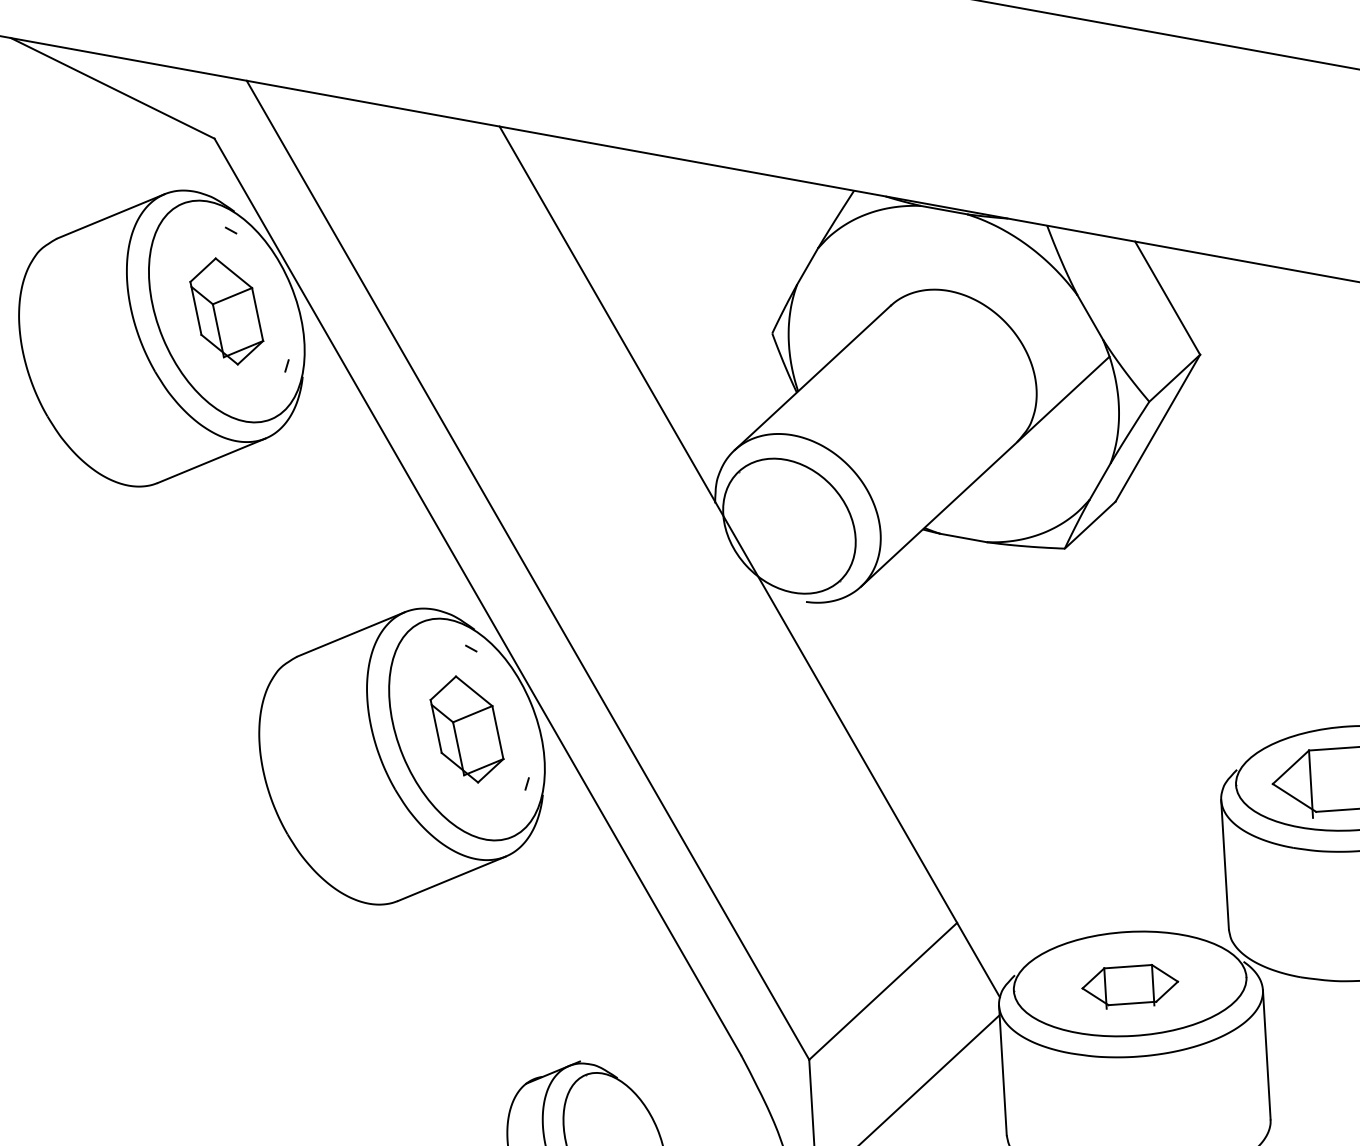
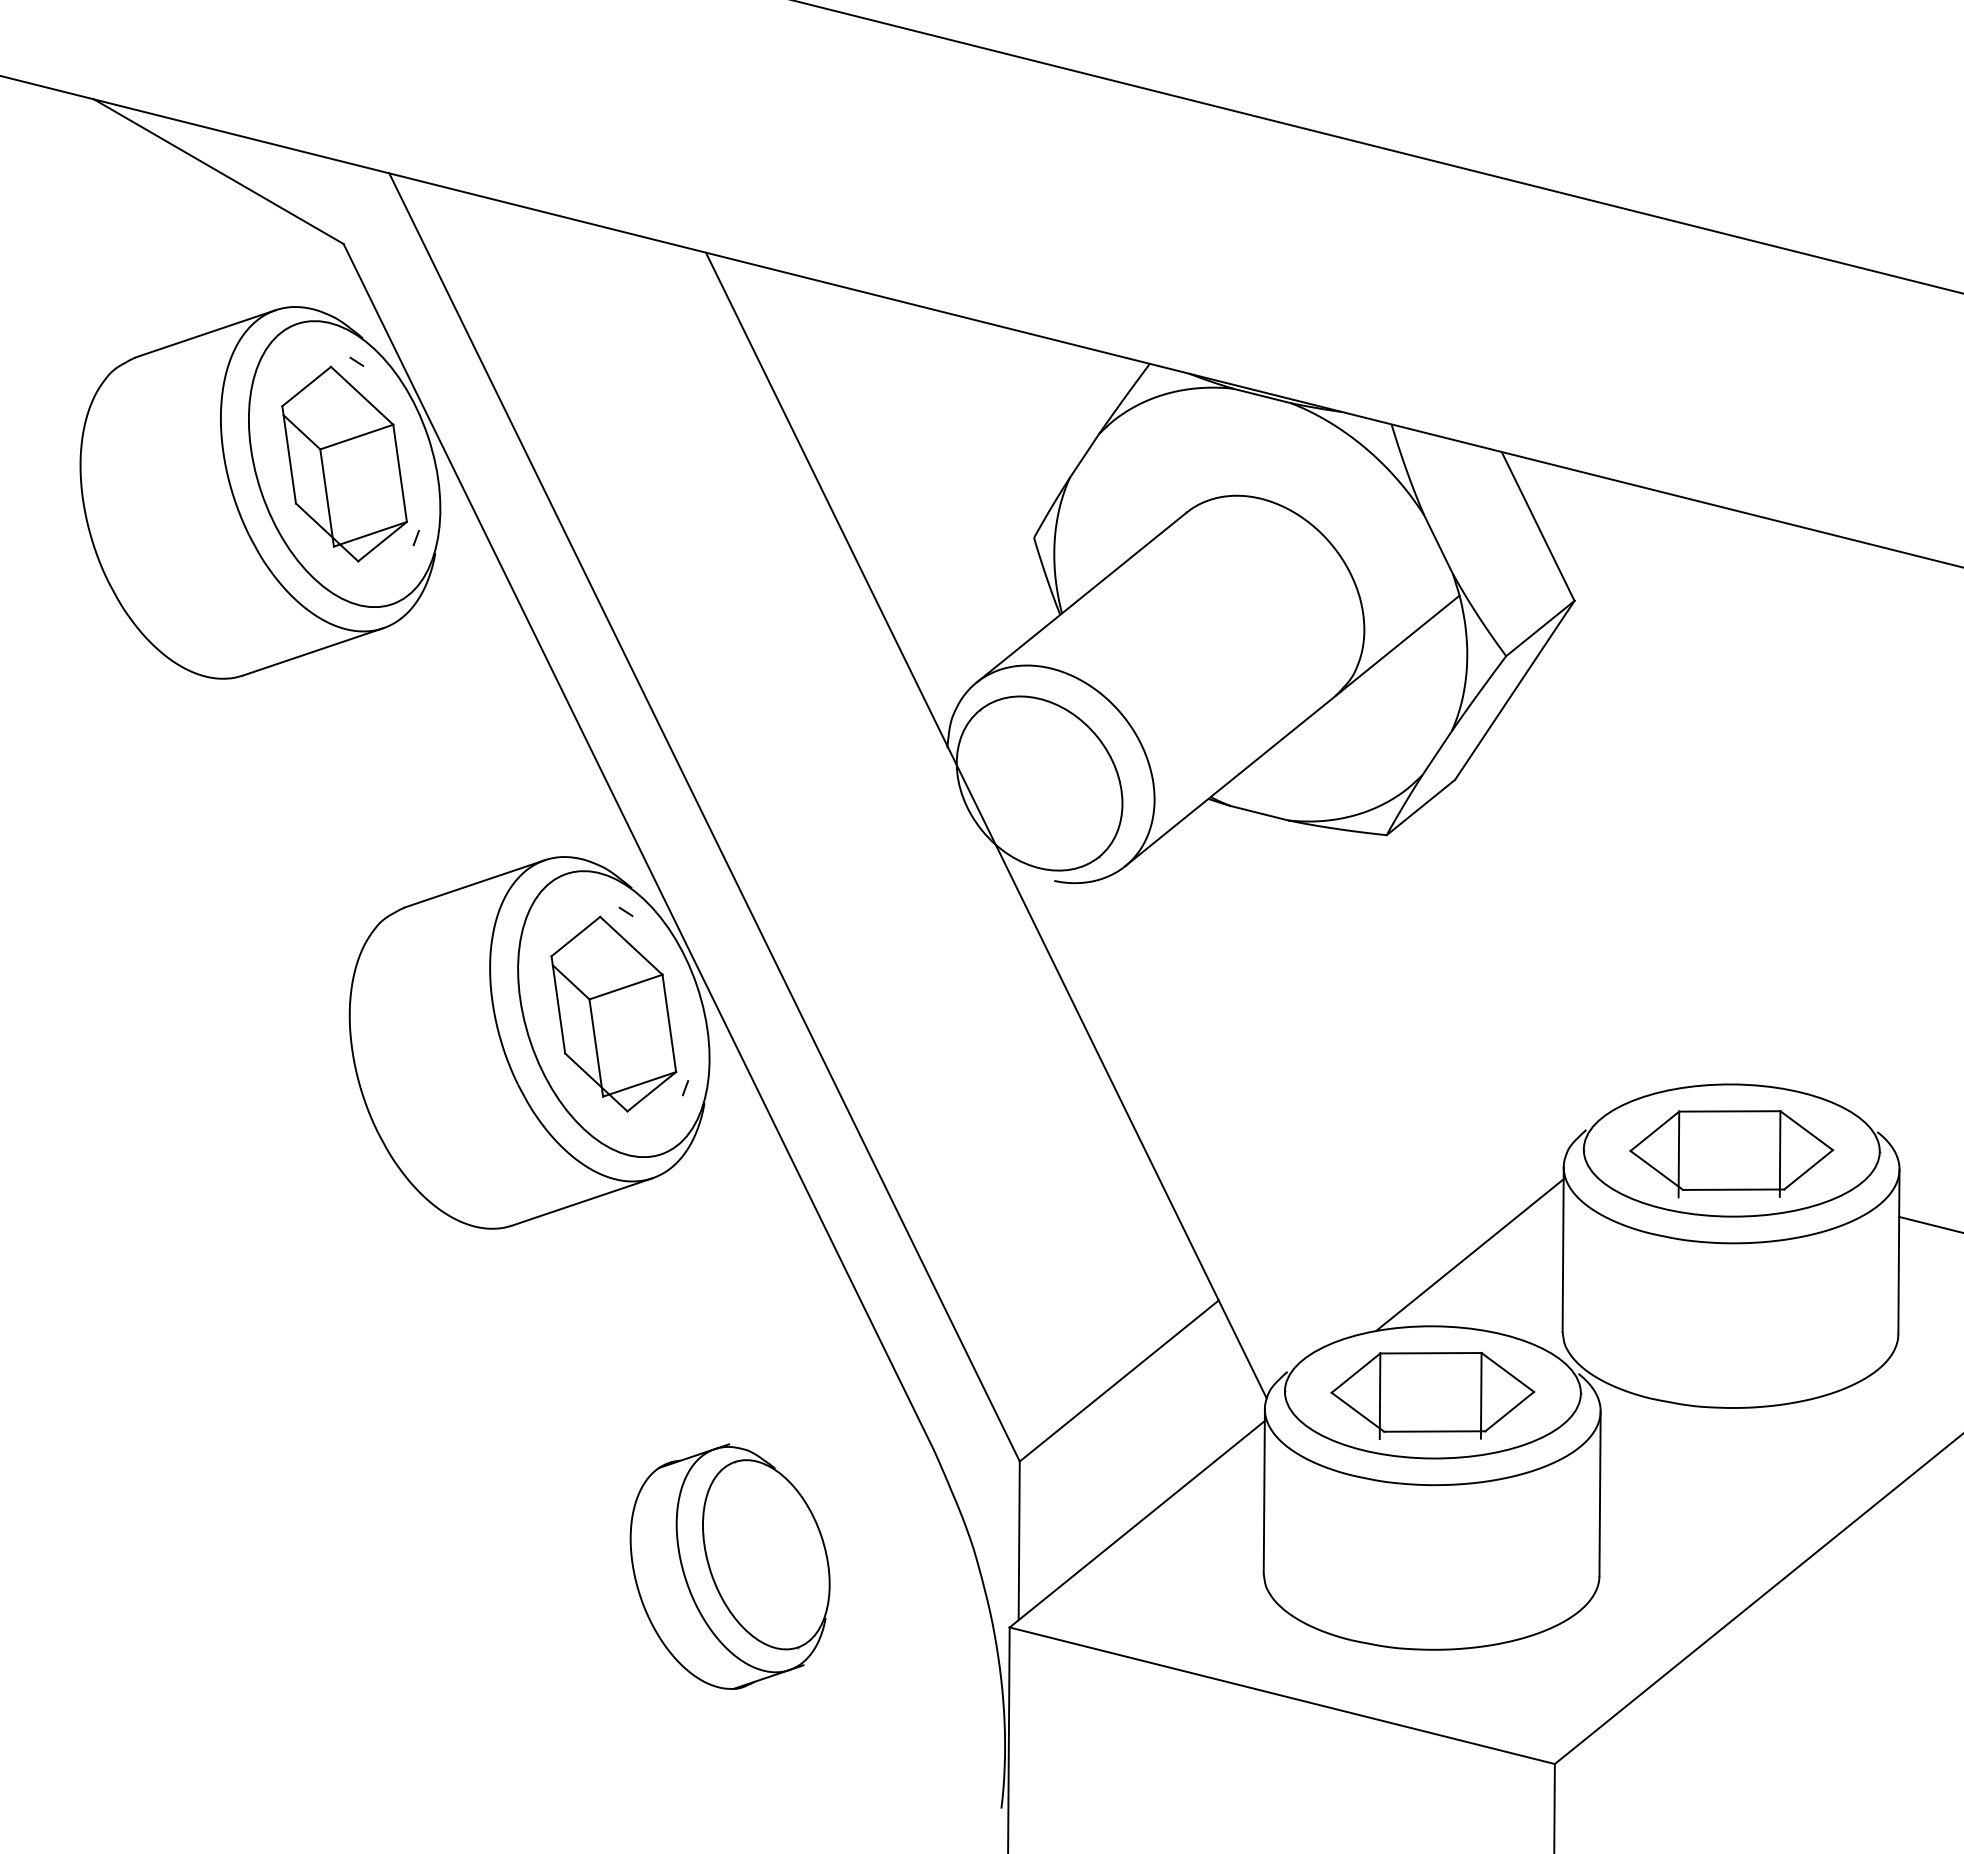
part: (226, 311) -> (344, 463), size x1.43
part: (466, 729) -> (613, 1013), size x1.43
line: (1151, 874) -> (1469, 1255), added
part: (1130, 986) -> (1432, 1395), size x1.67

